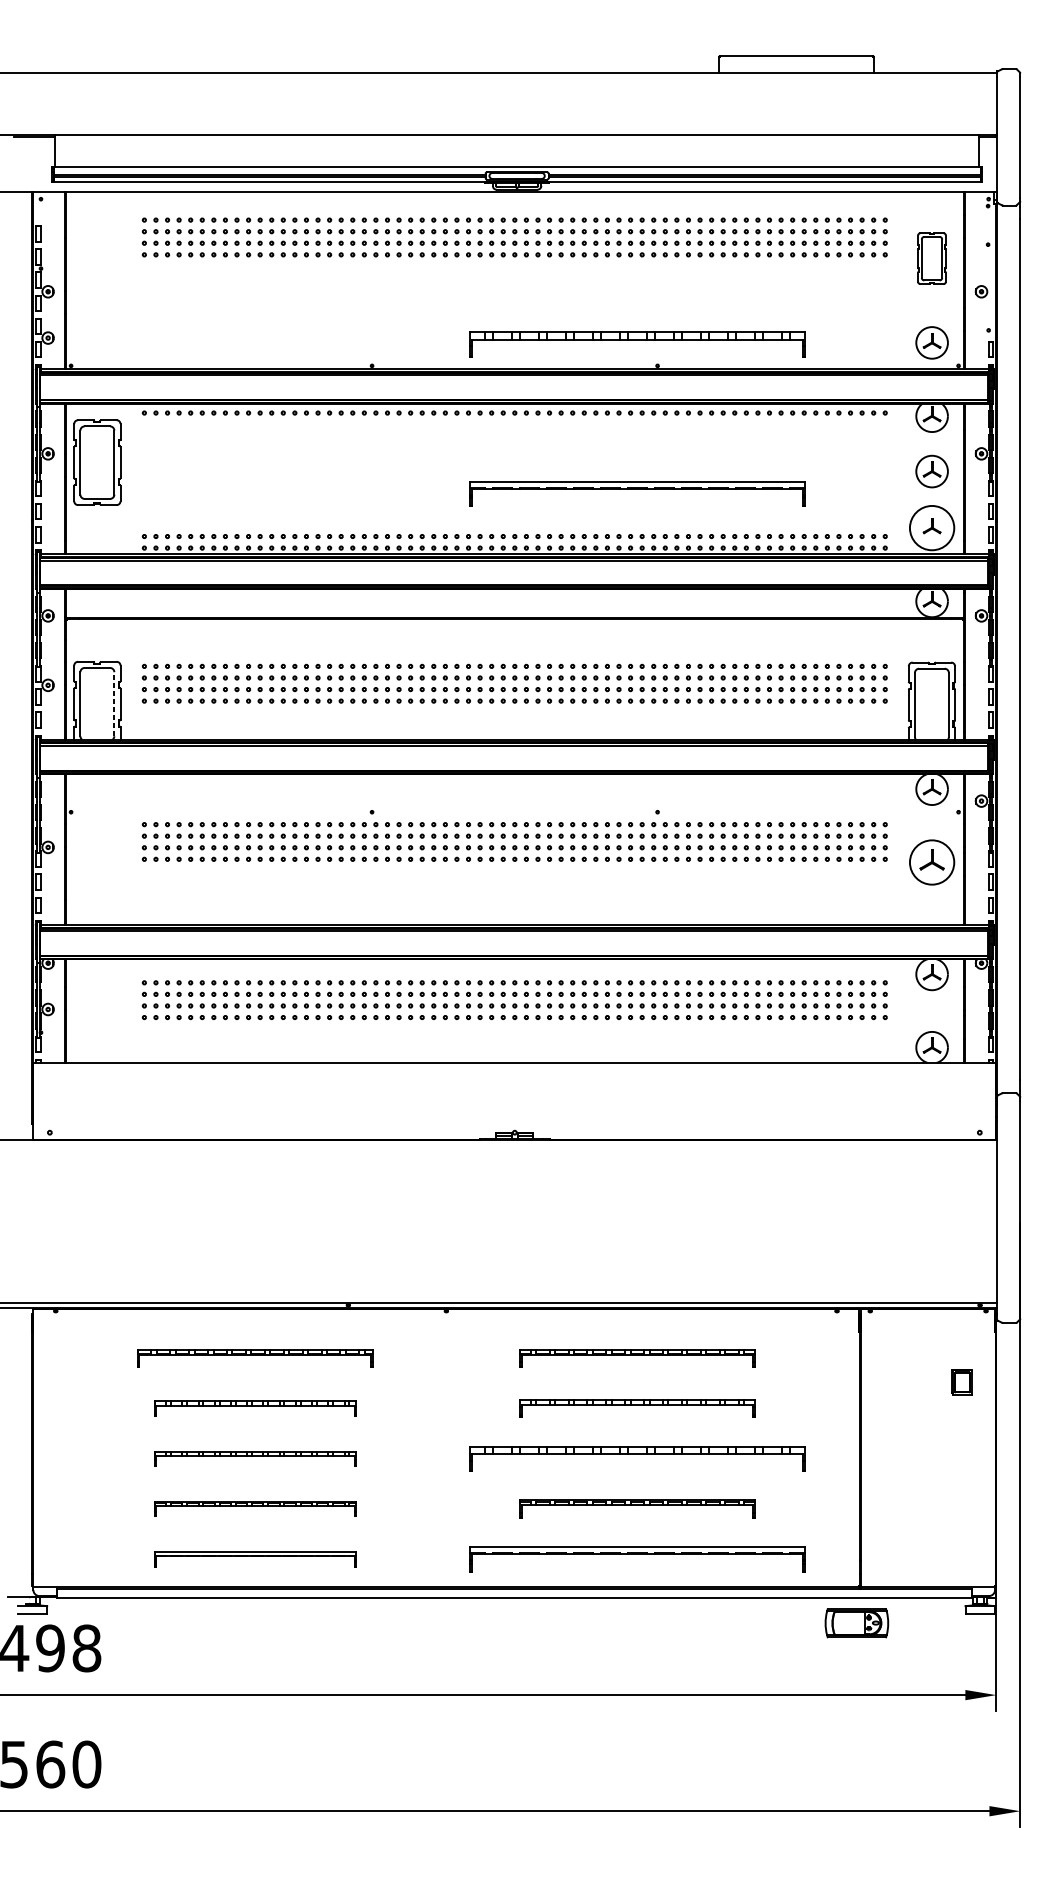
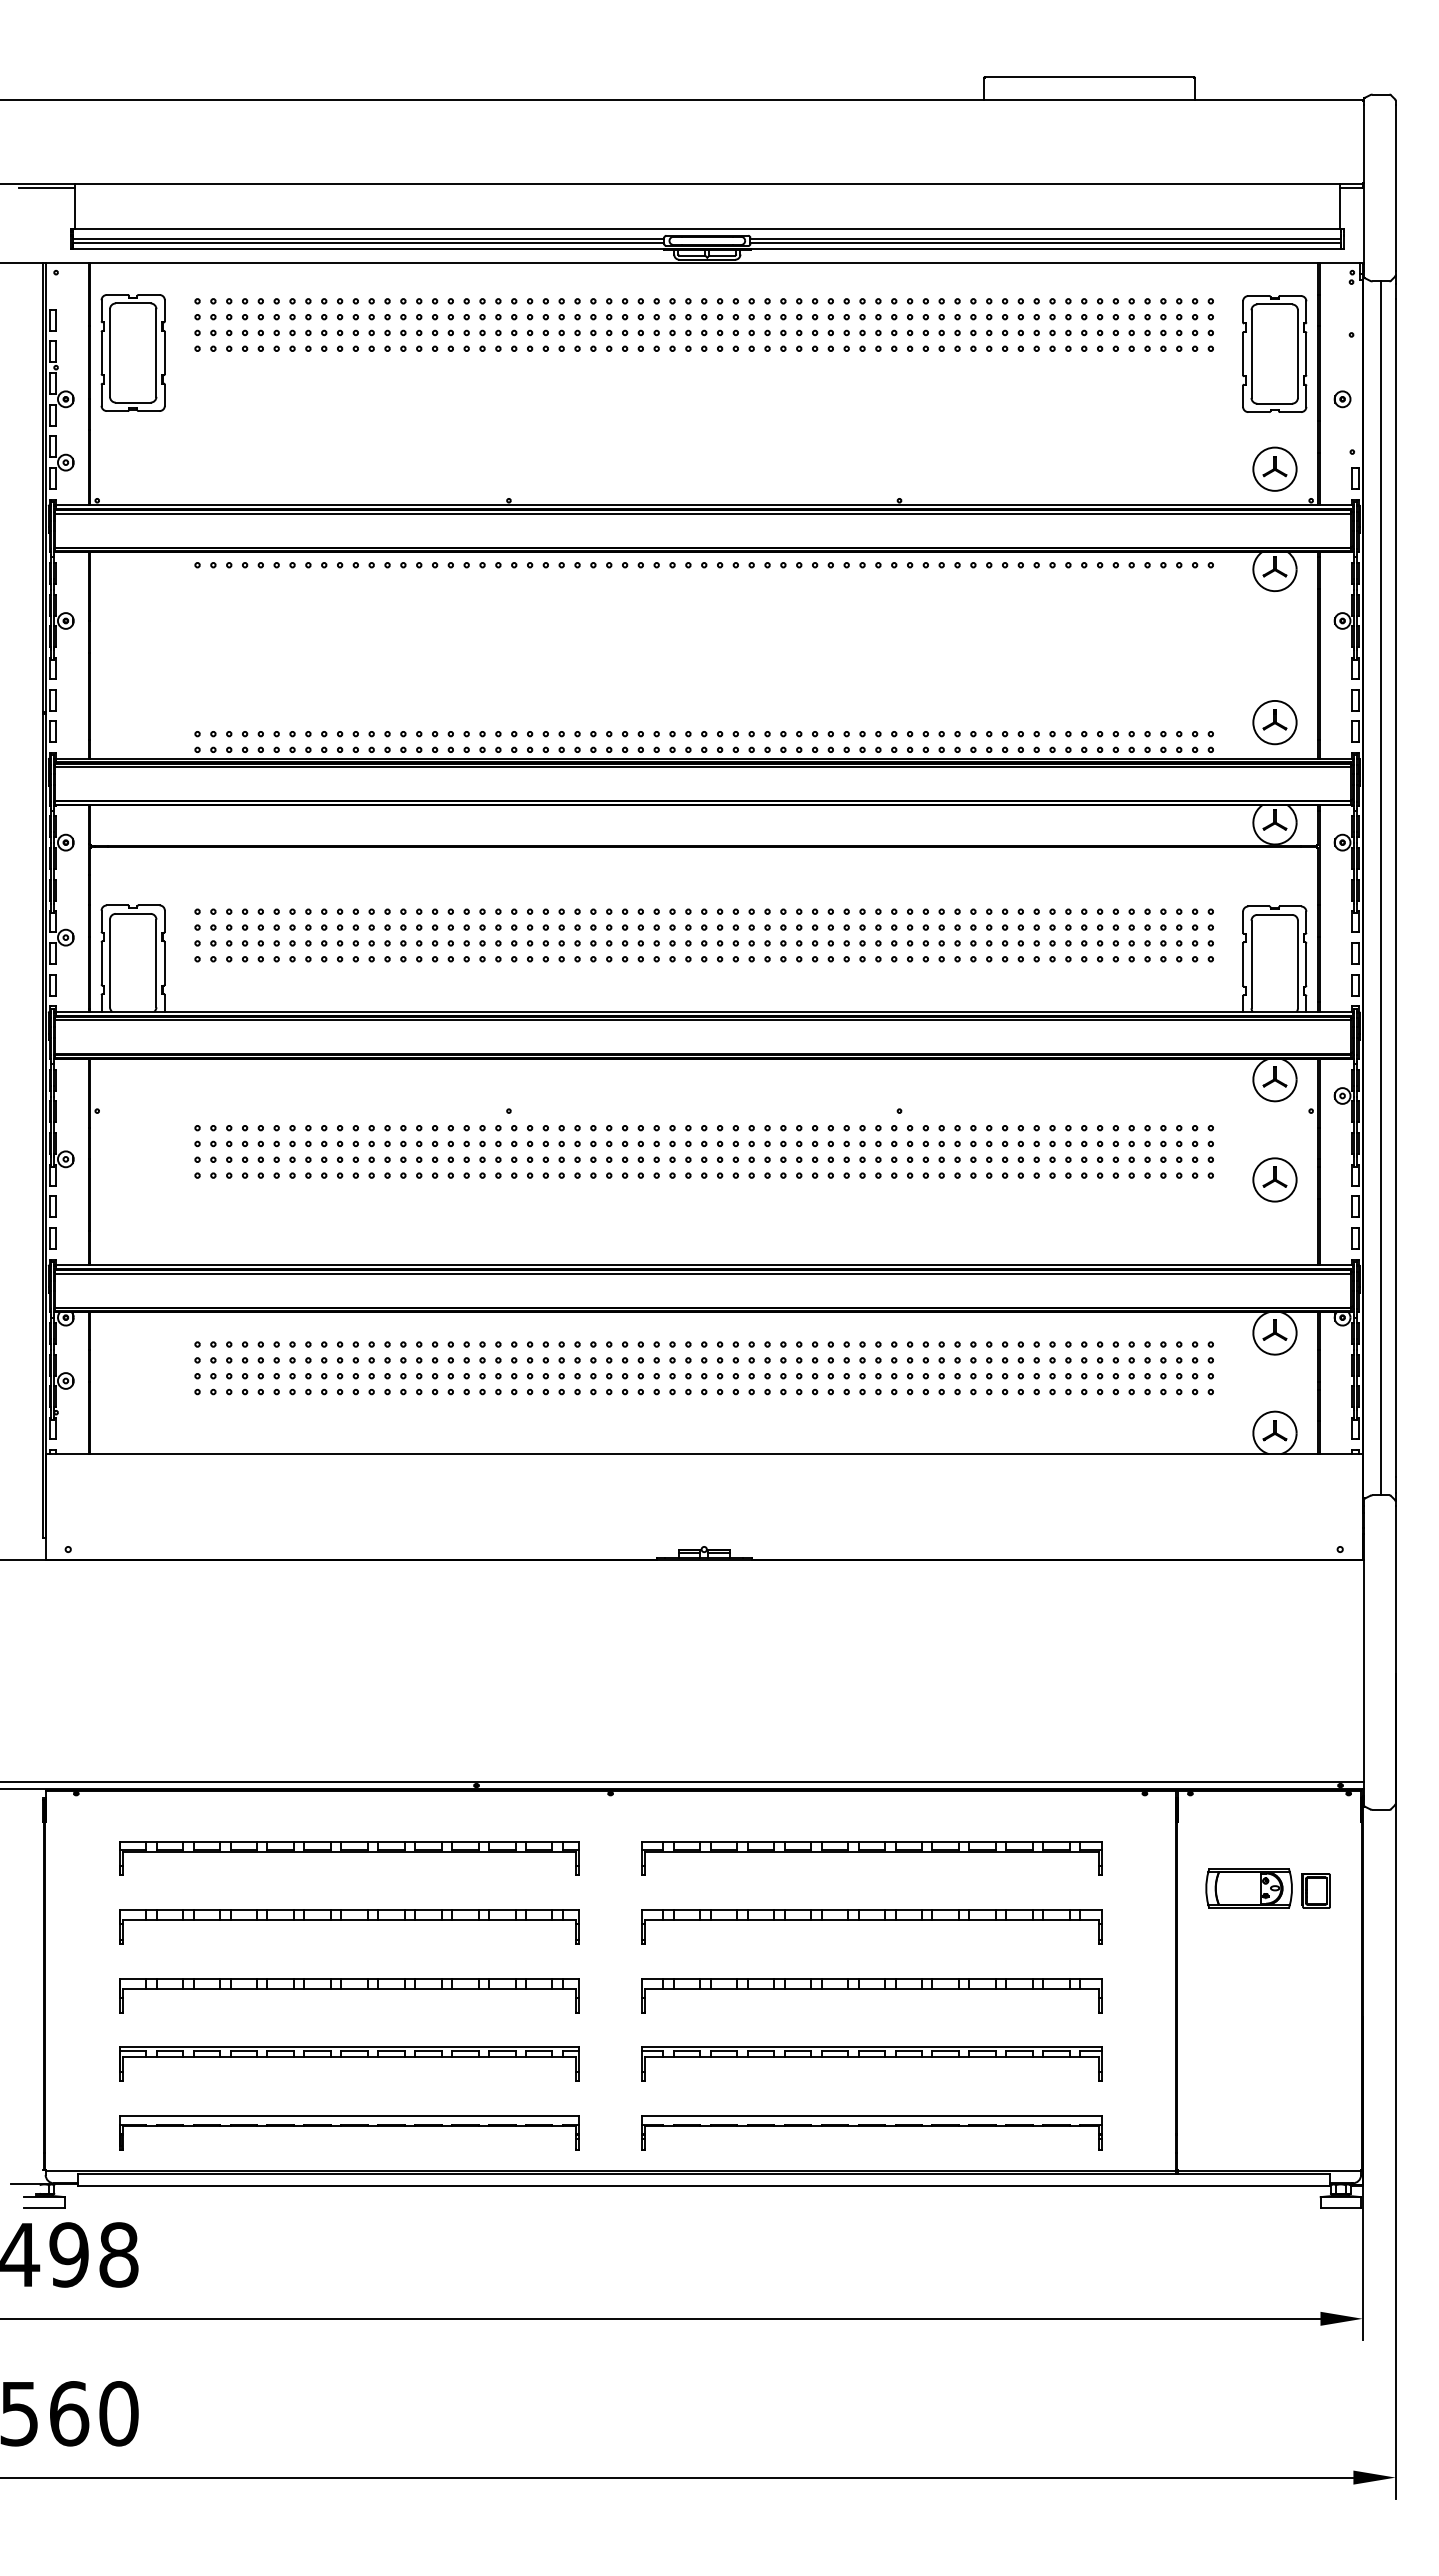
part: (931, 258) -> (1274, 353), size x1.67
part: (637, 344) -> (871, 471), removed
part: (96, 462) -> (132, 352), moved
part: (931, 471) -> (1274, 644), removed
part: (637, 493) -> (871, 675), removed
circle: (931, 528) -> (1274, 722), size x0.71
line: (1009, 649) -> (1380, 888), added
line: (114, 704) -> (156, 963), dashed -> solid
part: (931, 862) -> (1274, 1179), size x0.71
part: (255, 1358) -> (349, 1858), size x1.43
part: (637, 1358) -> (871, 1858), size x1.43
part: (255, 1408) -> (349, 1926), size x1.67
part: (637, 1408) -> (871, 1926), size x1.43
part: (255, 1458) -> (349, 1995), size x1.67
part: (255, 1508) -> (349, 2063), size x1.67
part: (637, 1508) -> (871, 2063), size x1.43
part: (255, 1558) -> (349, 2132), size x1.67
part: (856, 1623) -> (1248, 1888), moved

